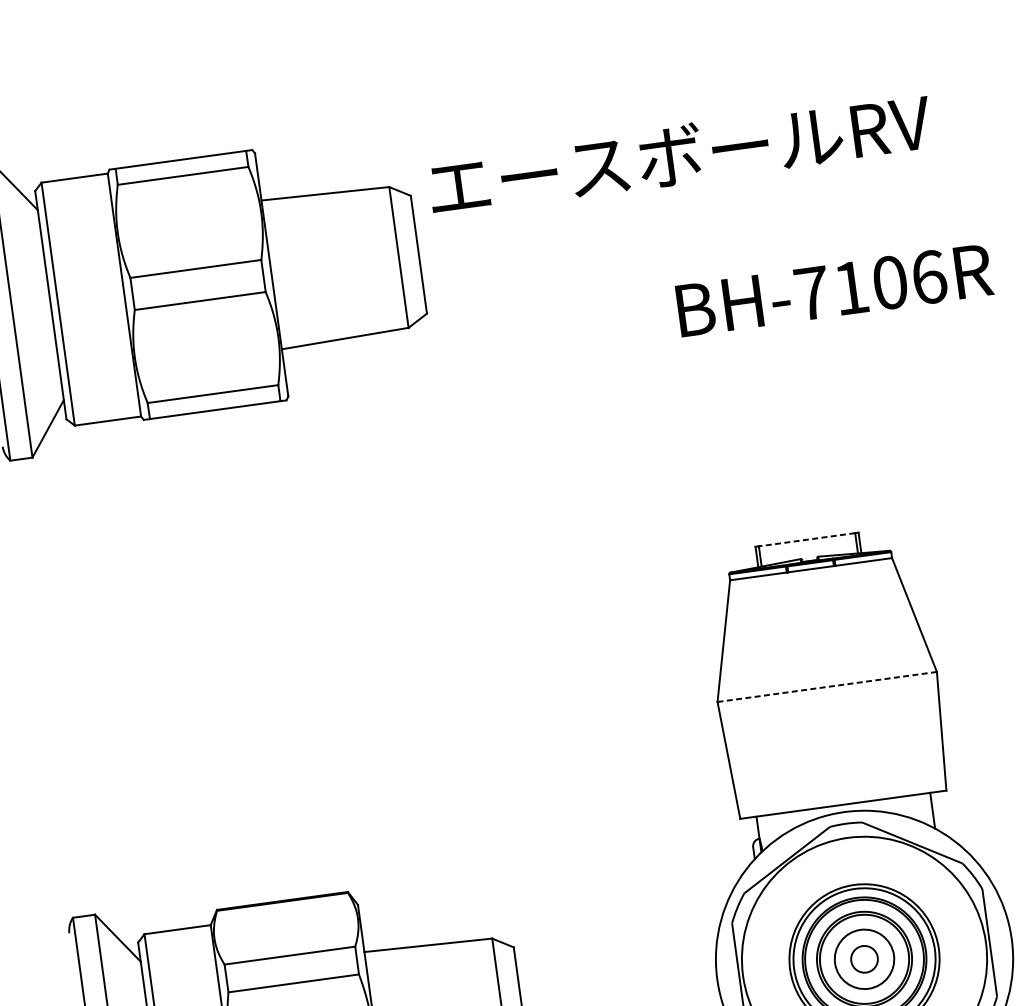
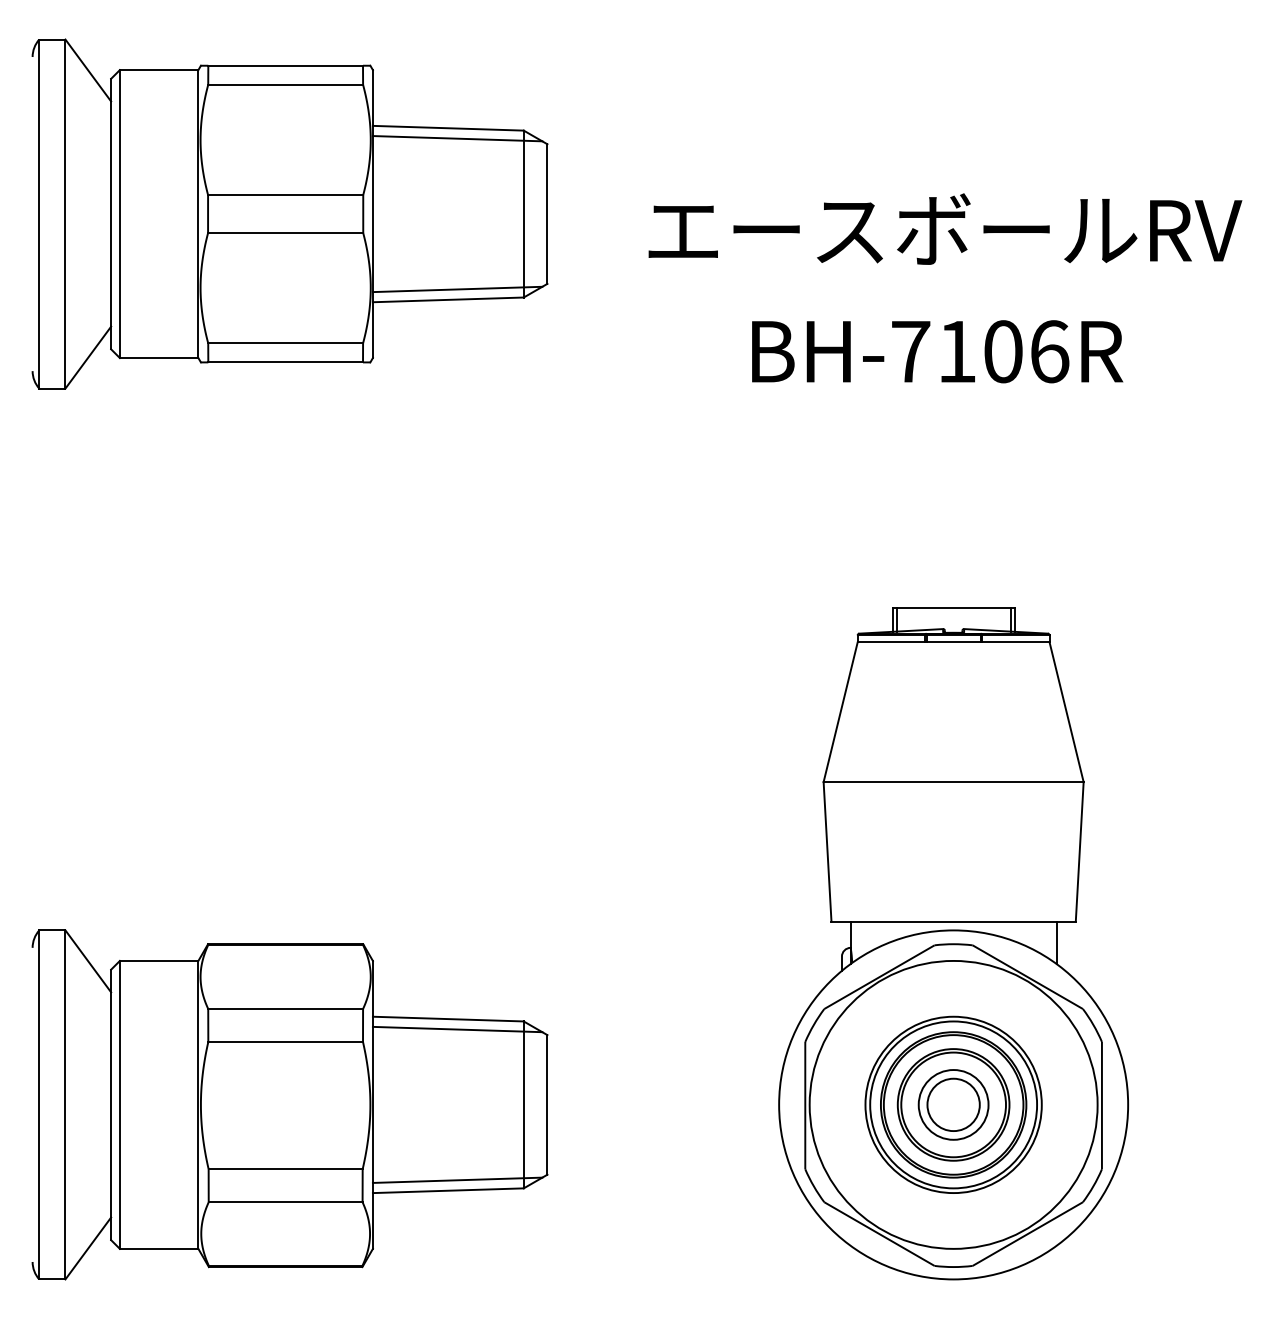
text: (680, 153) -> (945, 228), moved
line: (334, 201) -> (457, 138), added
text: (834, 290) -> (937, 351), moved
line: (351, 328) -> (457, 289), added
line: (806, 539) -> (953, 607), dashed -> solid
line: (827, 687) -> (954, 782), dashed -> solid
line: (437, 953) -> (457, 1029), added
circle: (864, 958) -> (953, 1104), size x1.67

